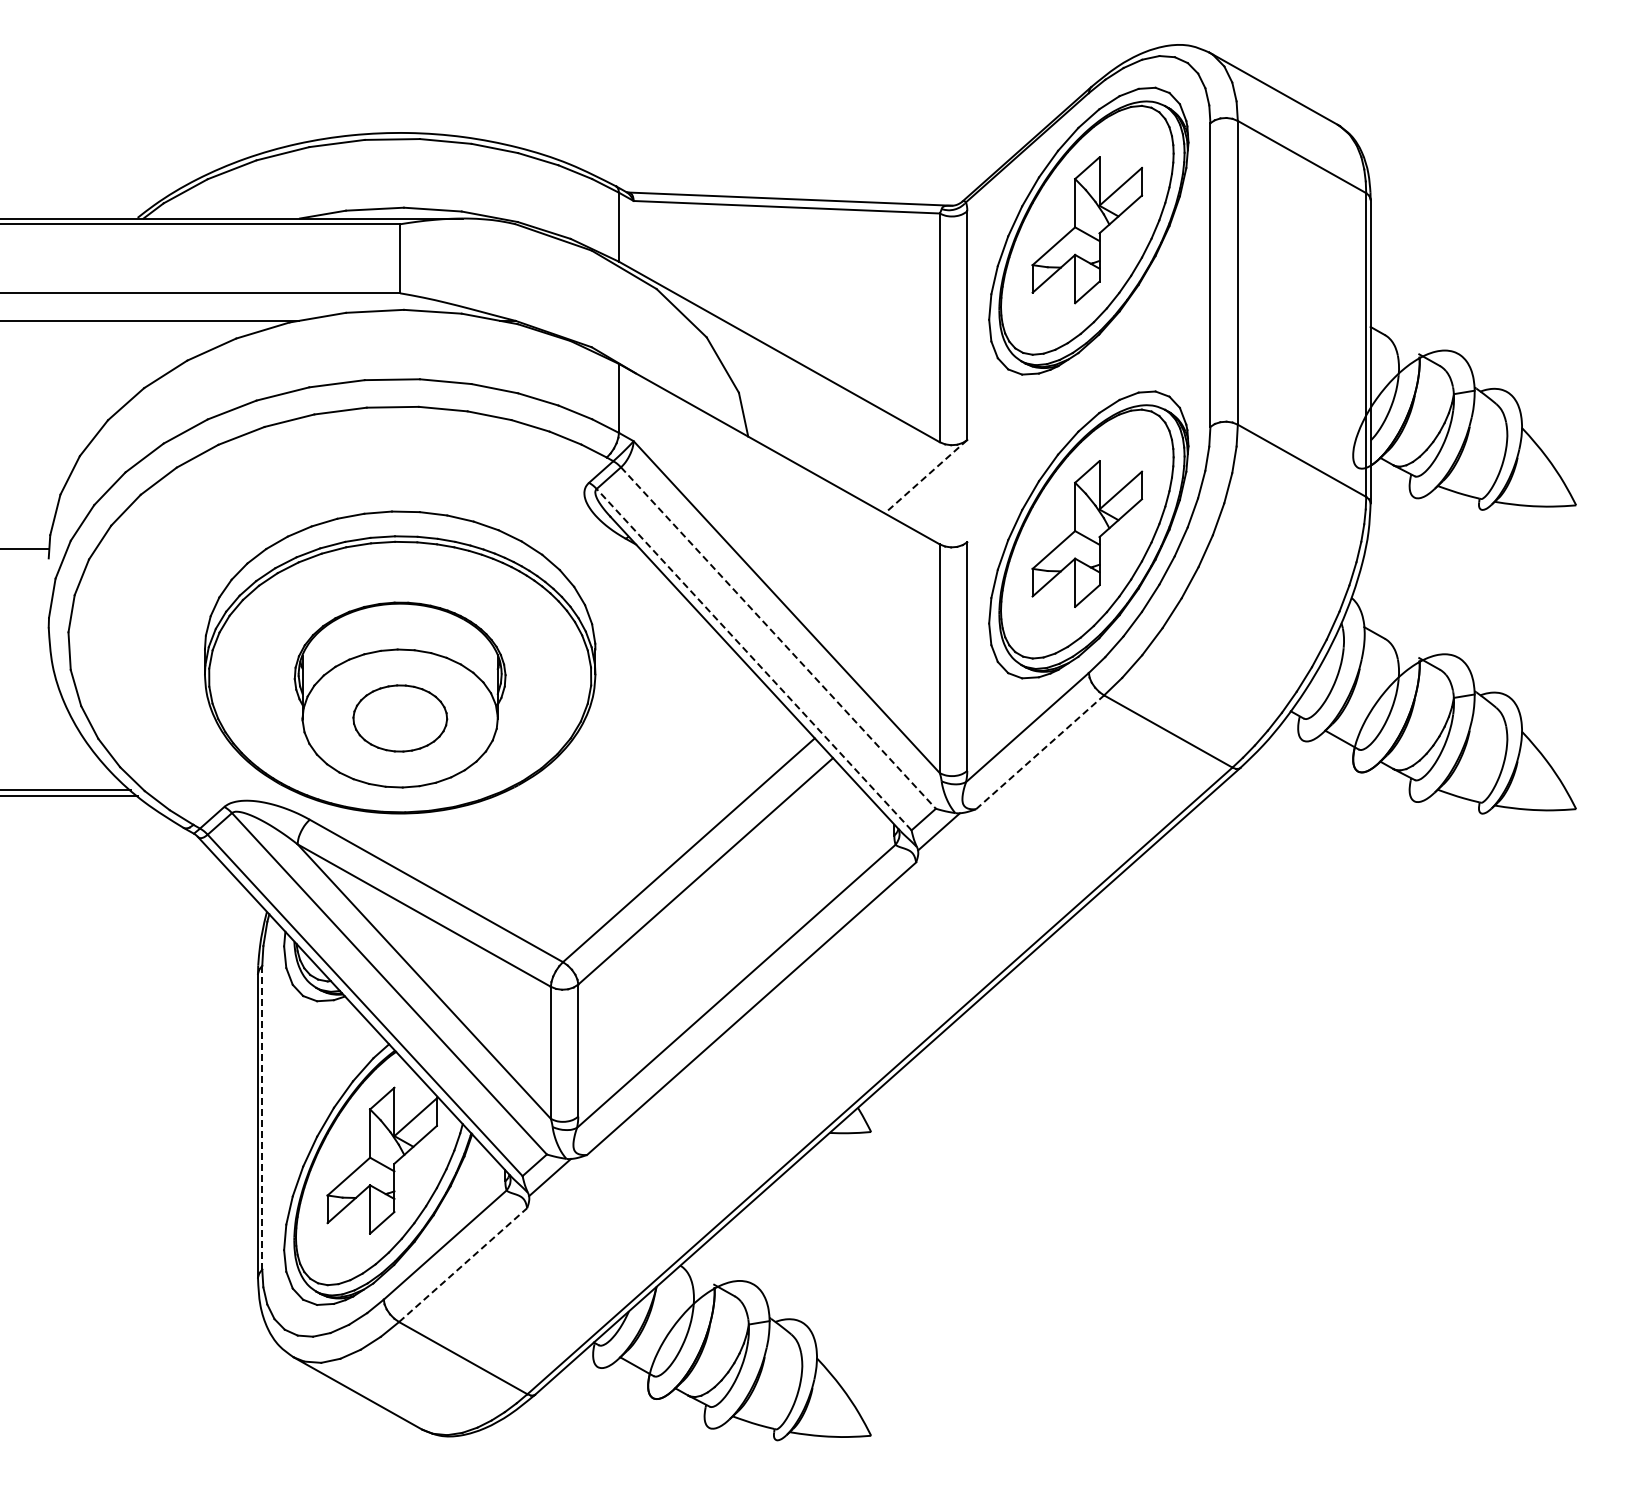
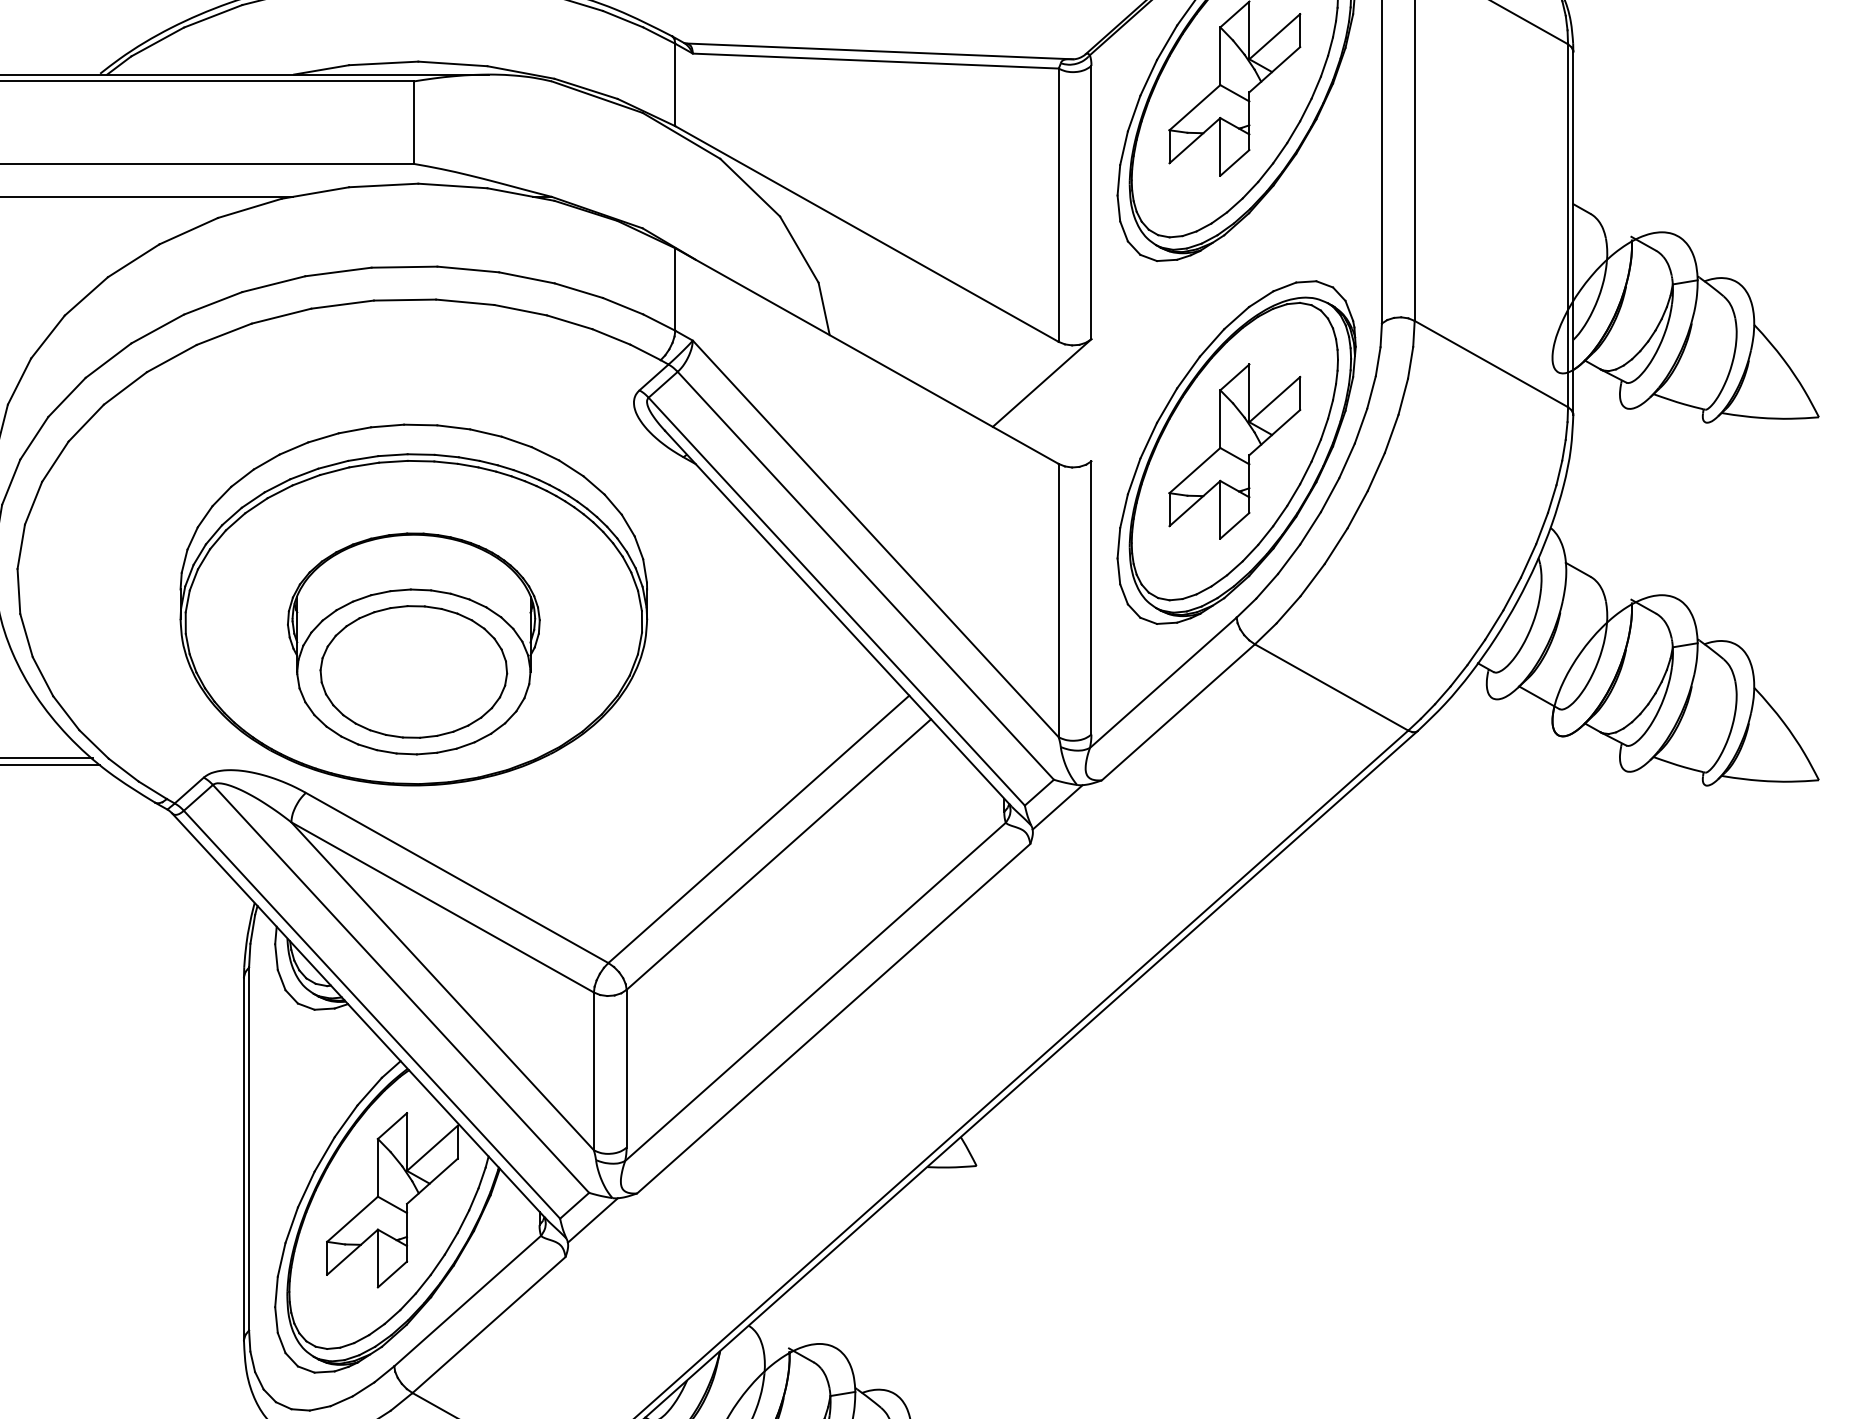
line: (925, 477) -> (1041, 383), dashed -> solid
line: (778, 638) -> (865, 576), dashed -> solid
line: (753, 659) -> (836, 601), dashed -> solid
part: (400, 718) -> (414, 671), size x1.67
line: (1040, 752) -> (1178, 712), dashed -> solid
line: (262, 1117) -> (249, 1148), dashed -> solid
line: (463, 1265) -> (489, 1325), dashed -> solid

